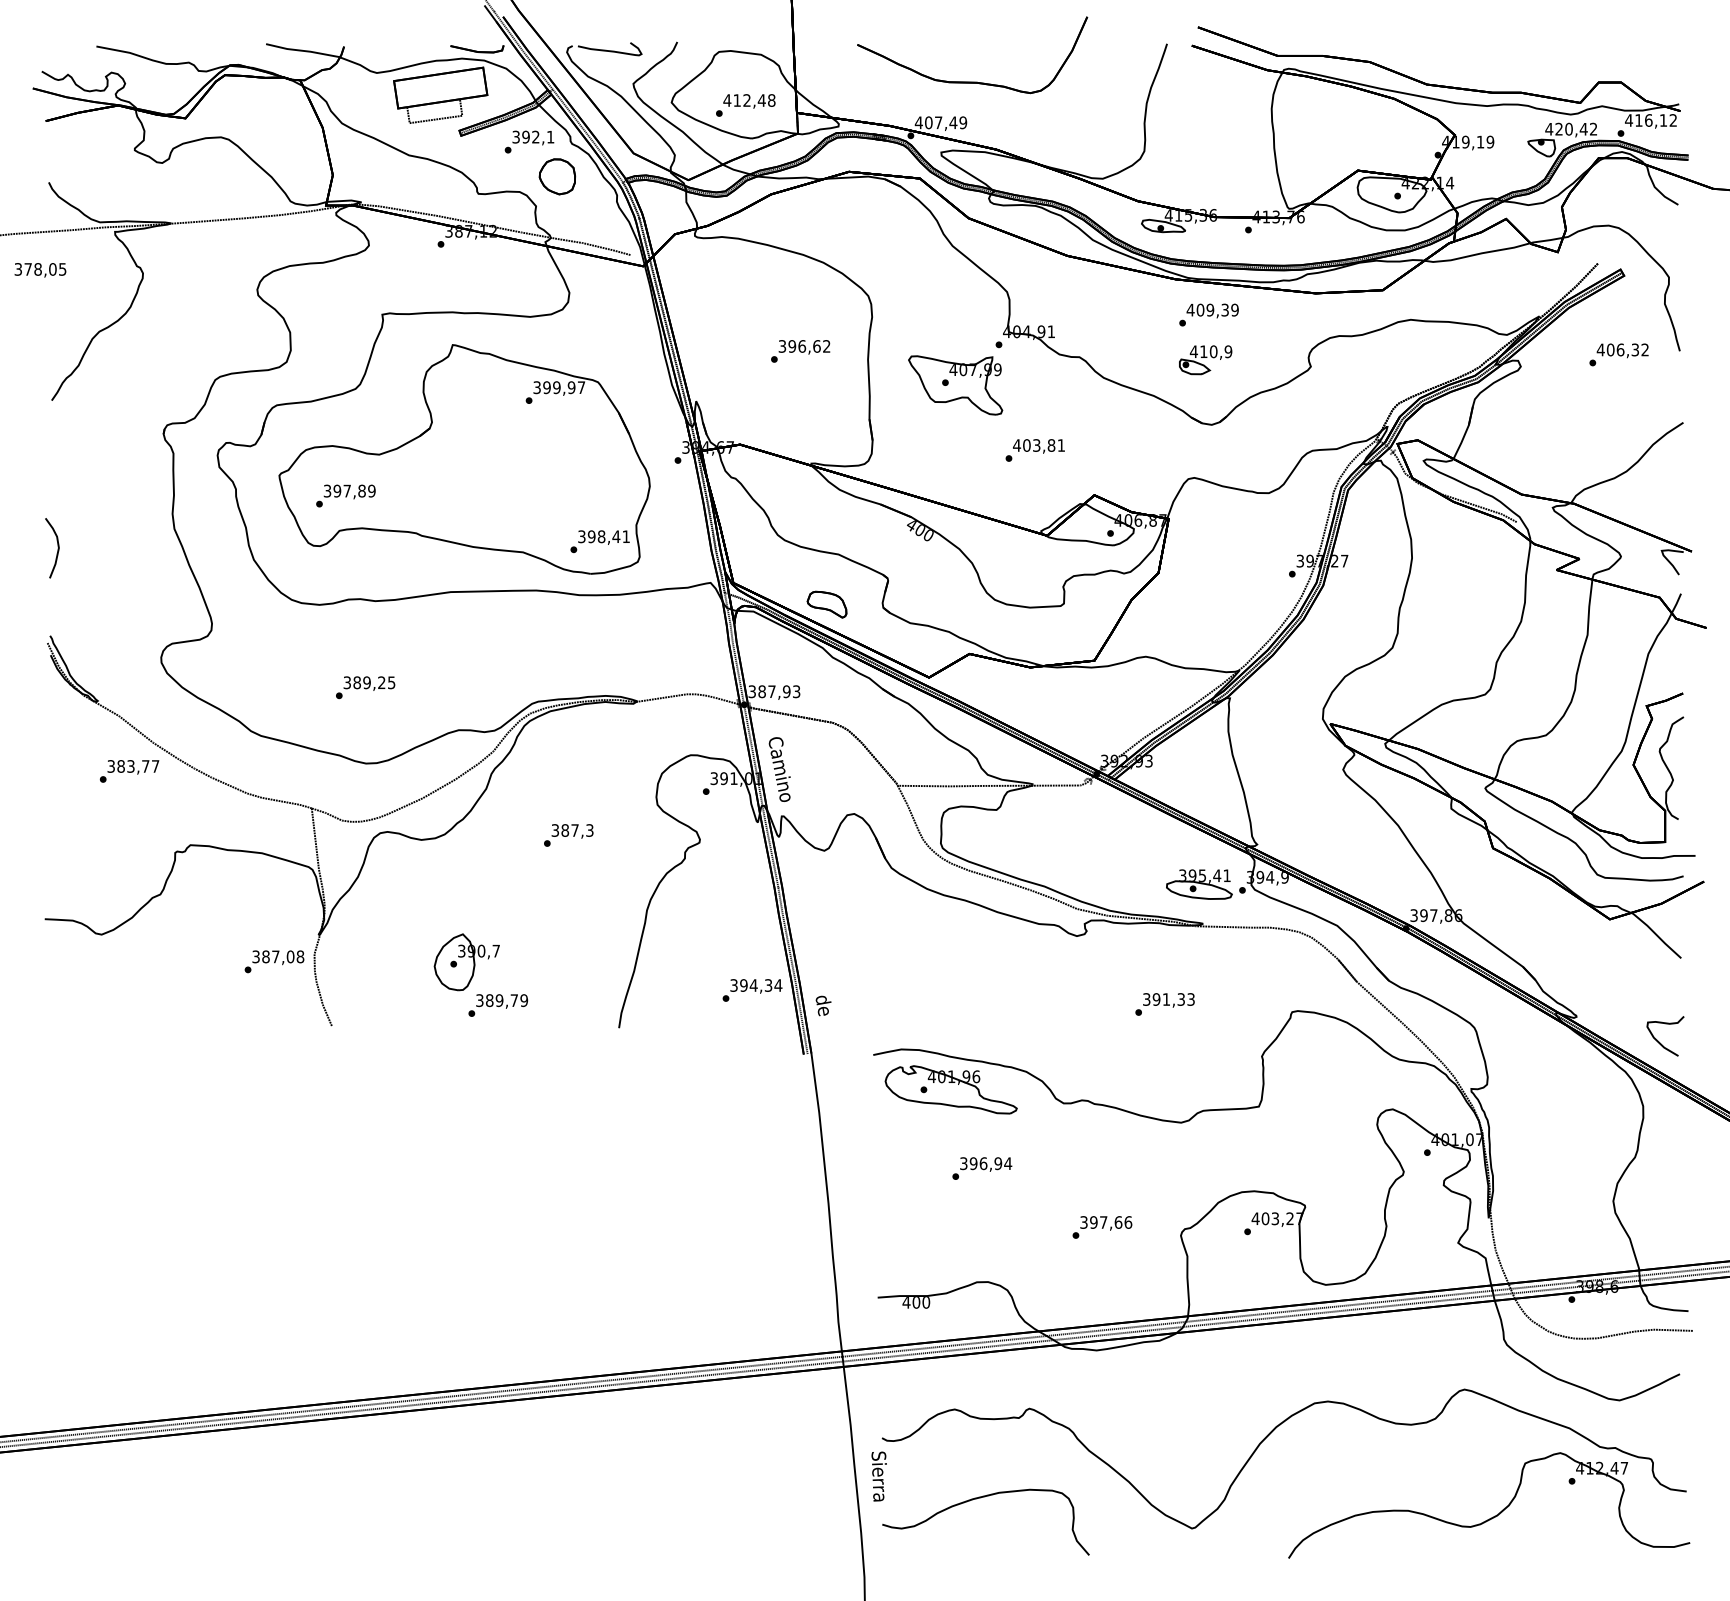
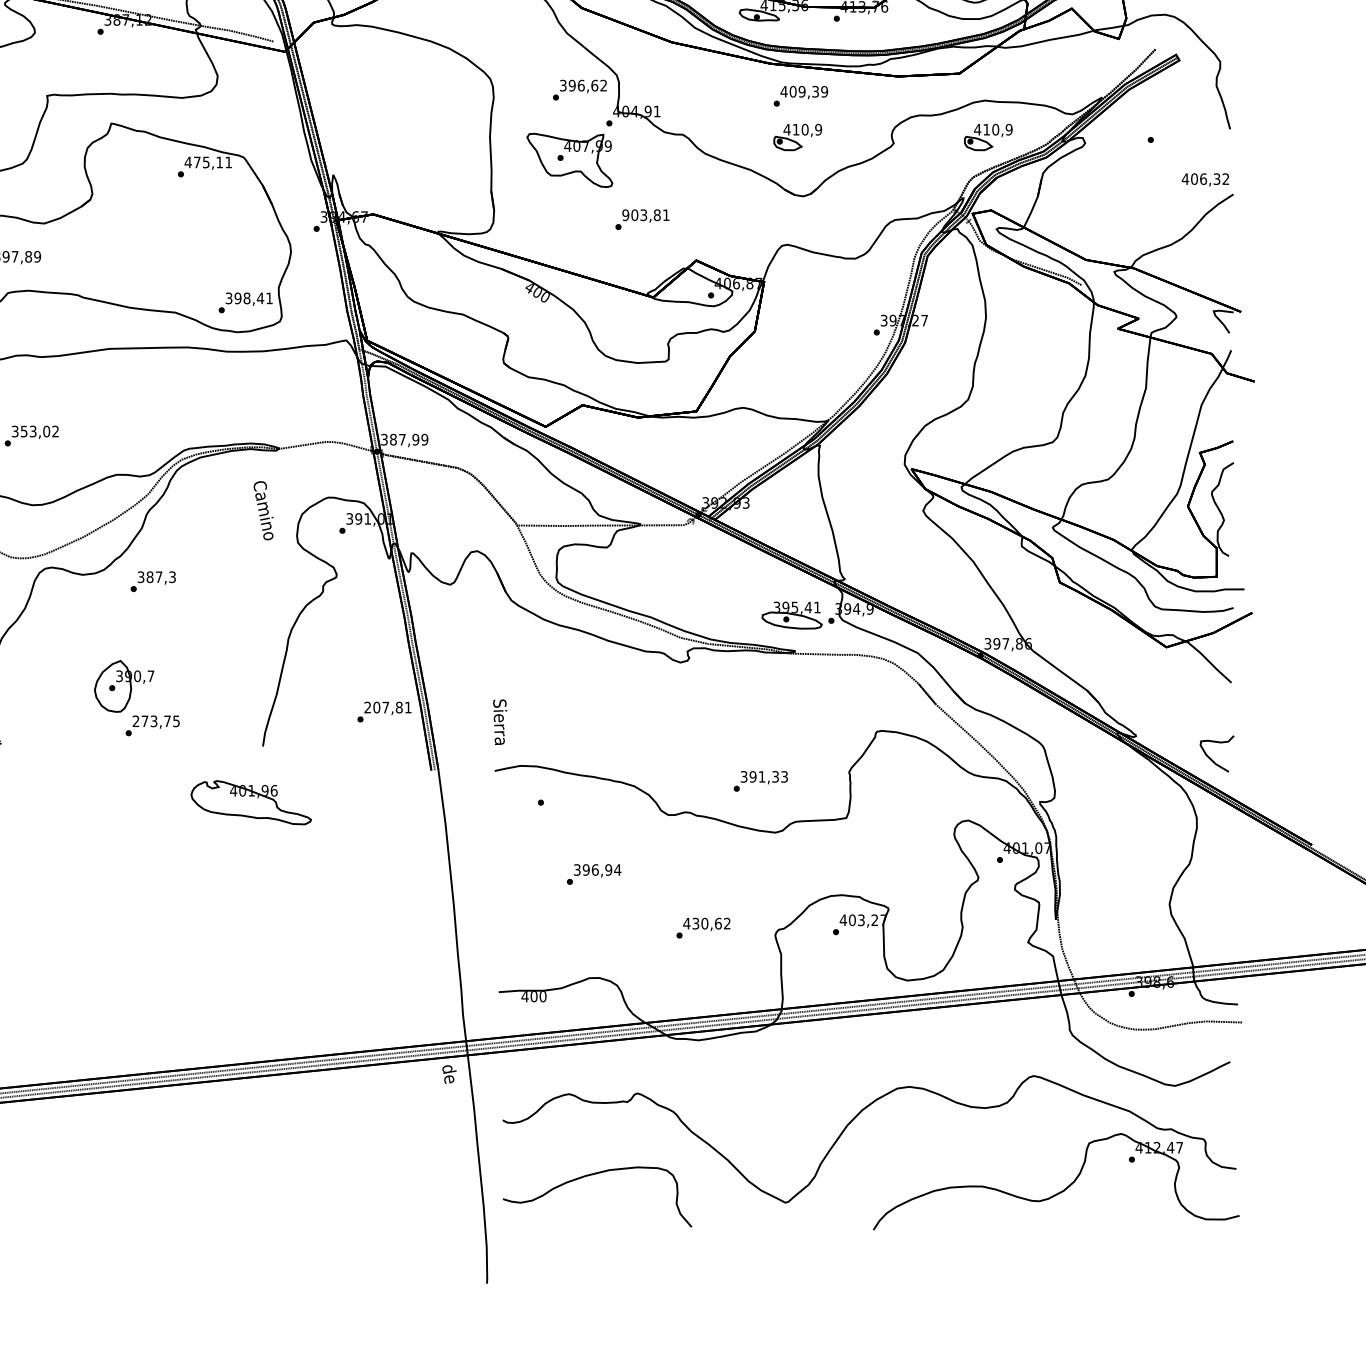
text: (1622, 350) -> (1205, 179), moved
text: (800, 351) -> (579, 90), moved
part: (1414, 360) -> (988, 137), added
text: (559, 387) -> (208, 162), 399,97 -> 475,11
text: (1017, 445) -> (626, 215), 403,81 -> 903,81
part: (826, 604) -> (452, 360), removed
text: (374, 682) -> (39, 431), 389,25 -> 353,02
text: (796, 691) -> (424, 439), 387,93 -> 387,99
text: (779, 769) -> (263, 510), moved
text: (568, 835) -> (153, 581), moved
text: (756, 985) -> (388, 707), 394,34 -> 207,81
text: (502, 1000) -> (156, 721), 389,79 -> 273,75
text: (1164, 1004) -> (760, 781), moved
text: (823, 1005) -> (449, 1074), moved
part: (950, 1089) -> (250, 802), moved
text: (1105, 1222) -> (706, 923), 397,66 -> 430,62
text: (878, 1476) -> (499, 722), moved

